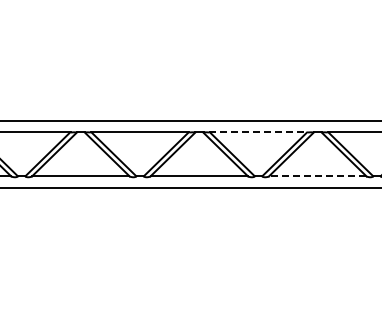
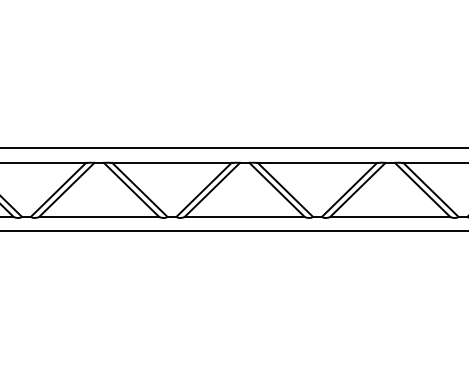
line: (259, 132) -> (318, 162), dashed -> solid
line: (317, 176) -> (389, 217), dashed -> solid

